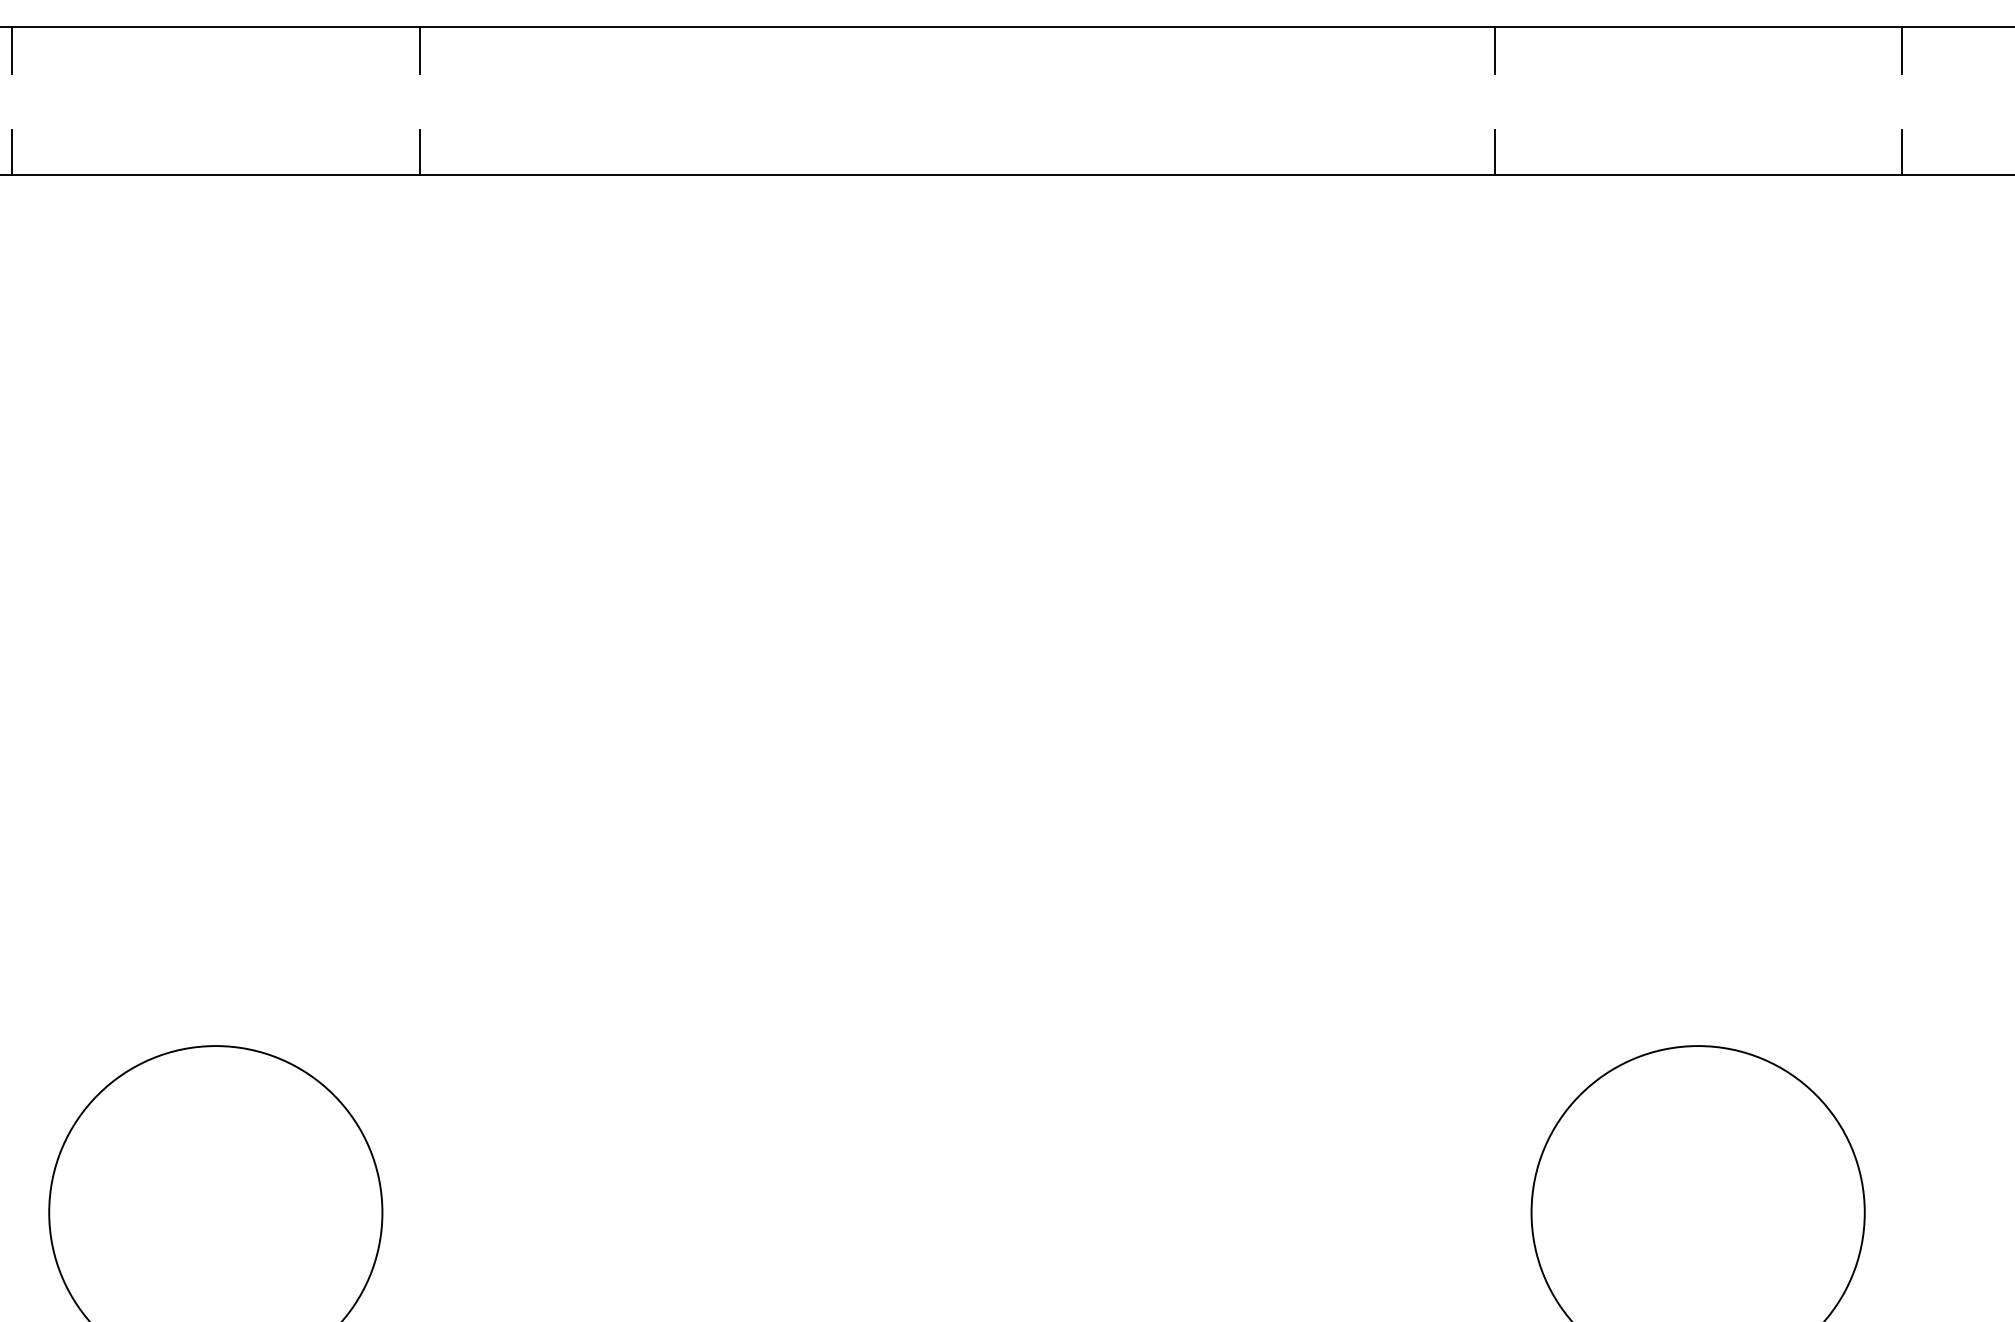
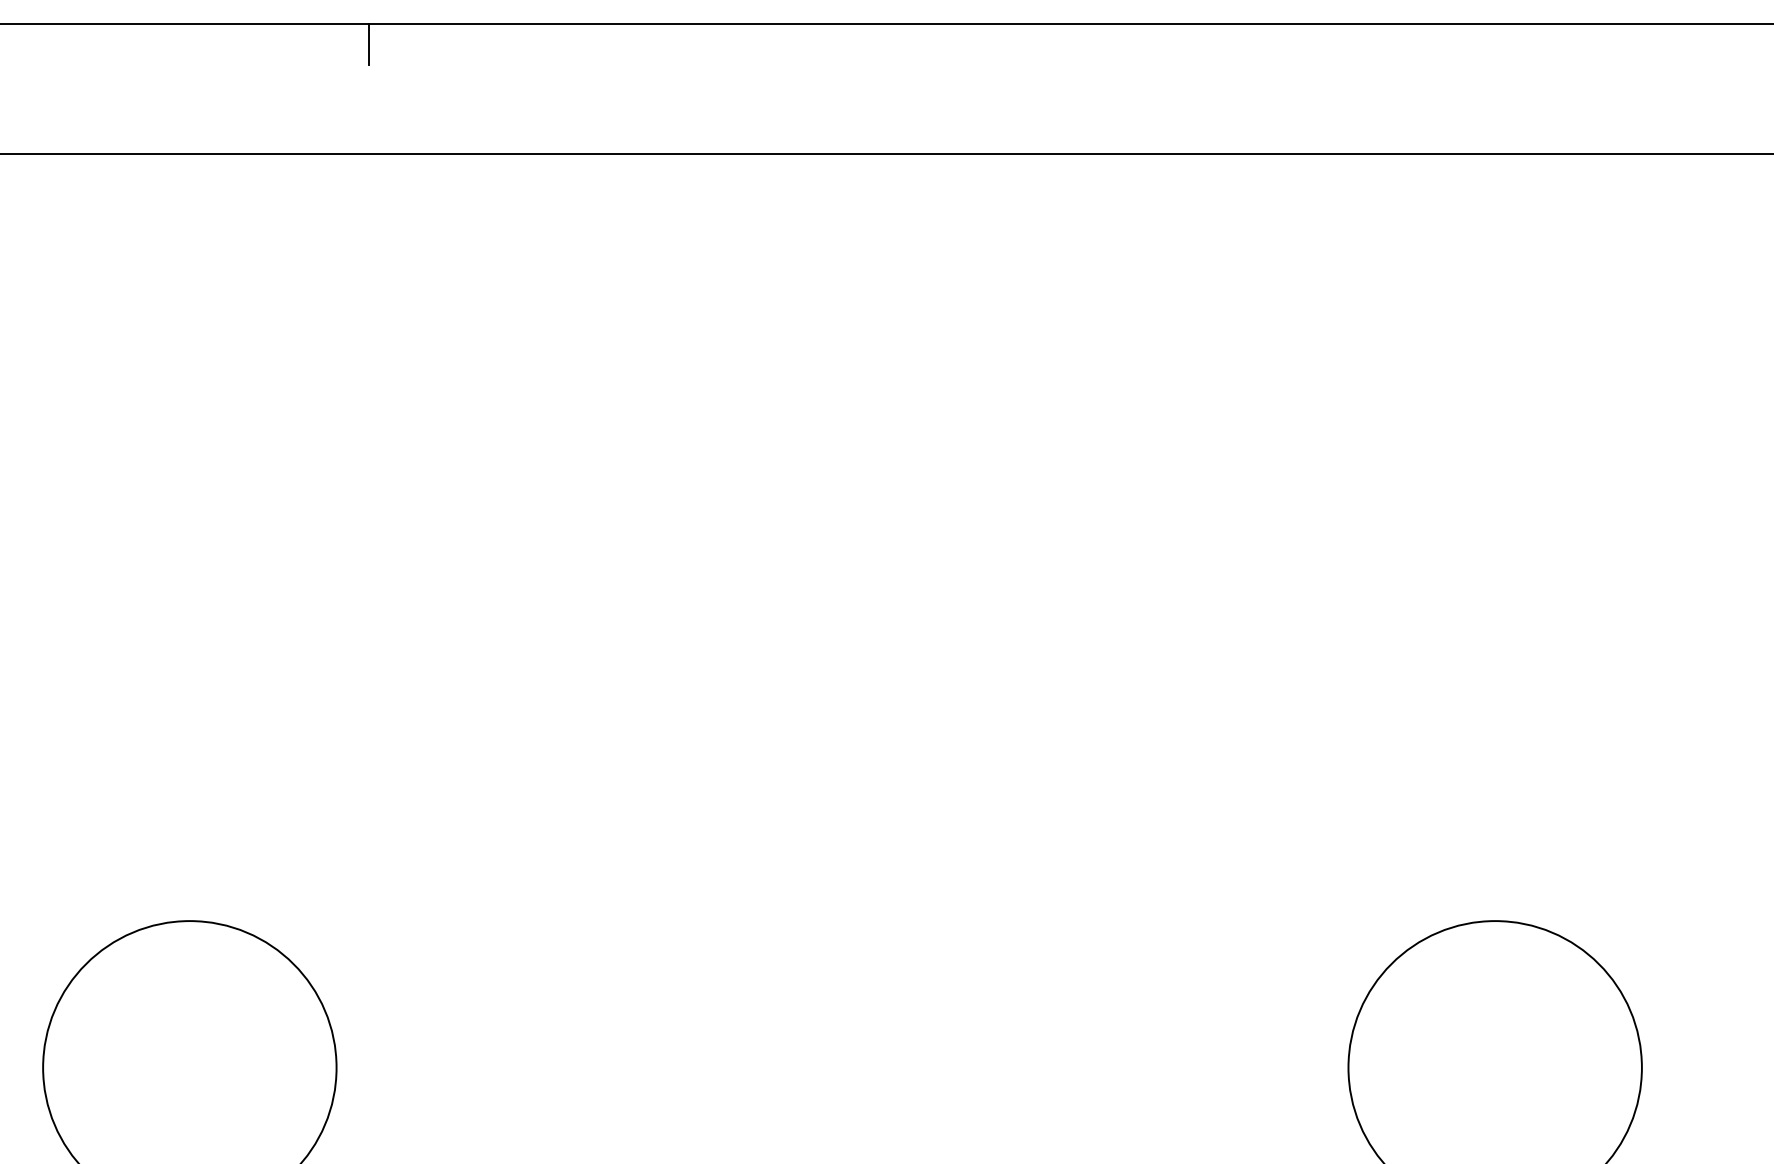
line: (12, 50) -> (10, 44), removed
line: (1494, 50) -> (1315, 44), removed
line: (1901, 50) -> (1674, 44), removed
line: (12, 152) -> (10, 134), removed
line: (419, 152) -> (369, 134), removed
line: (1494, 152) -> (1315, 134), removed
line: (1901, 152) -> (1674, 134), removed

